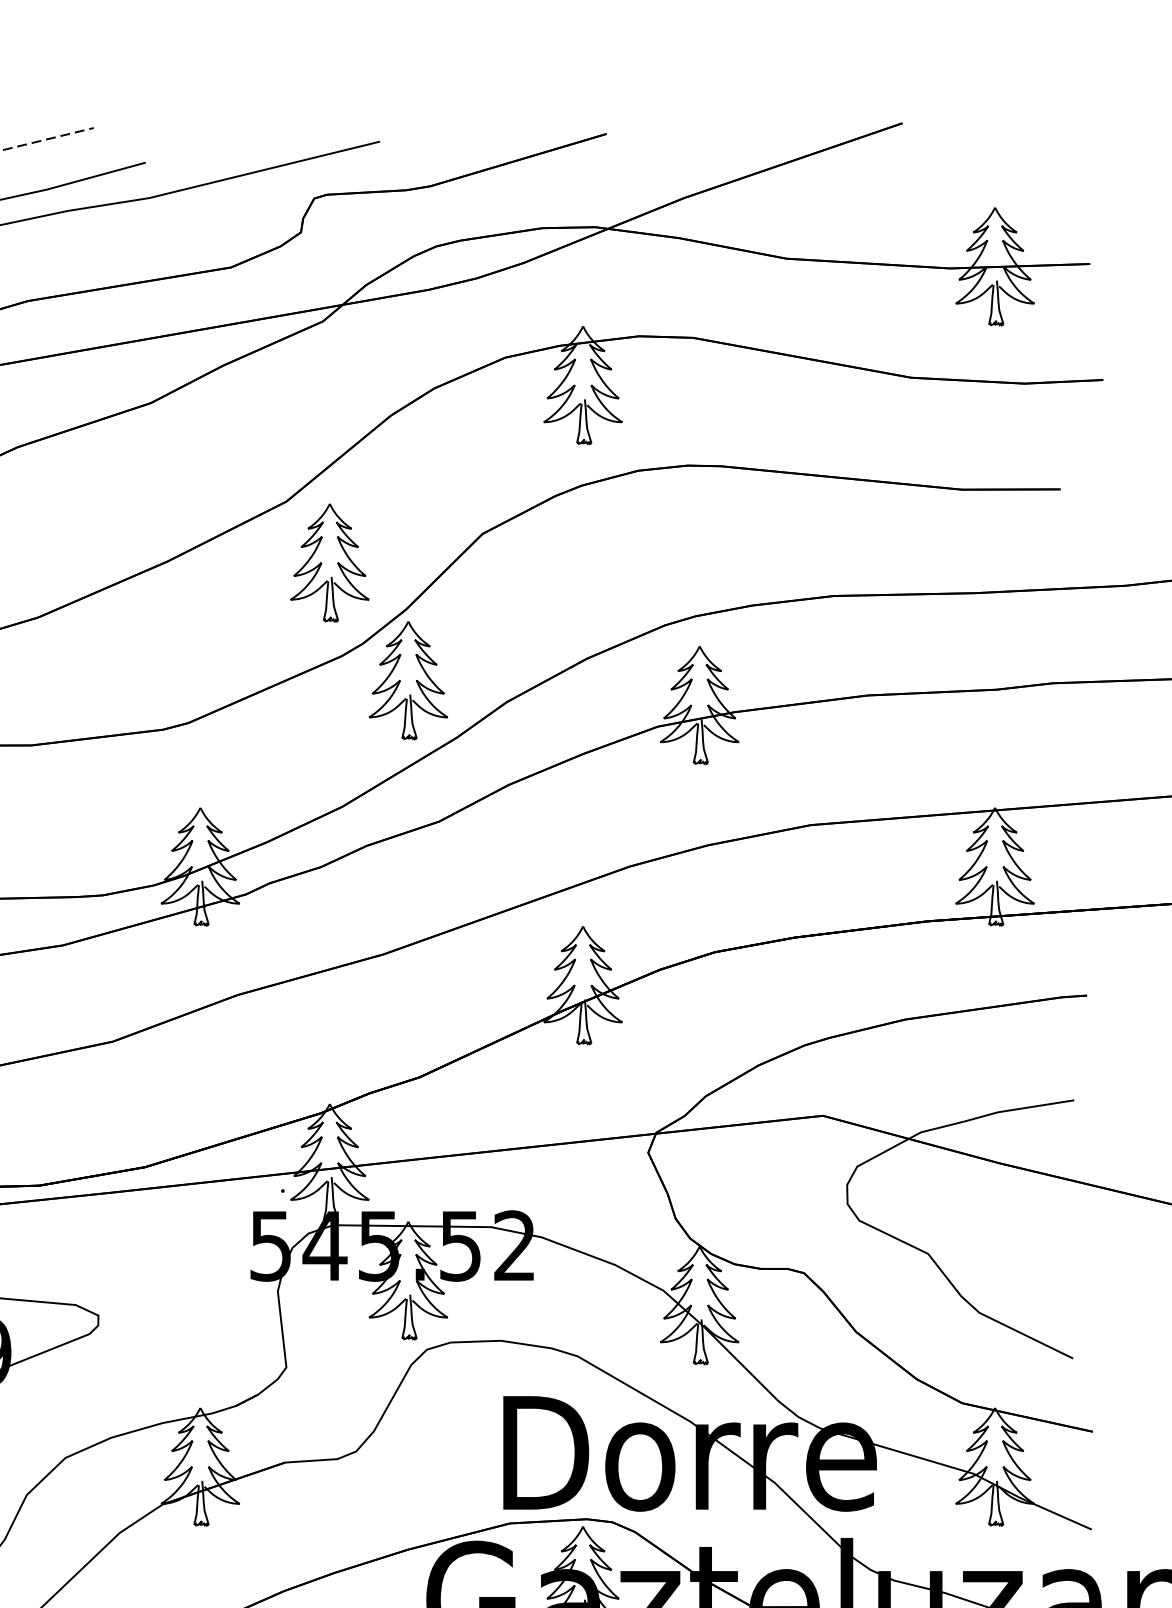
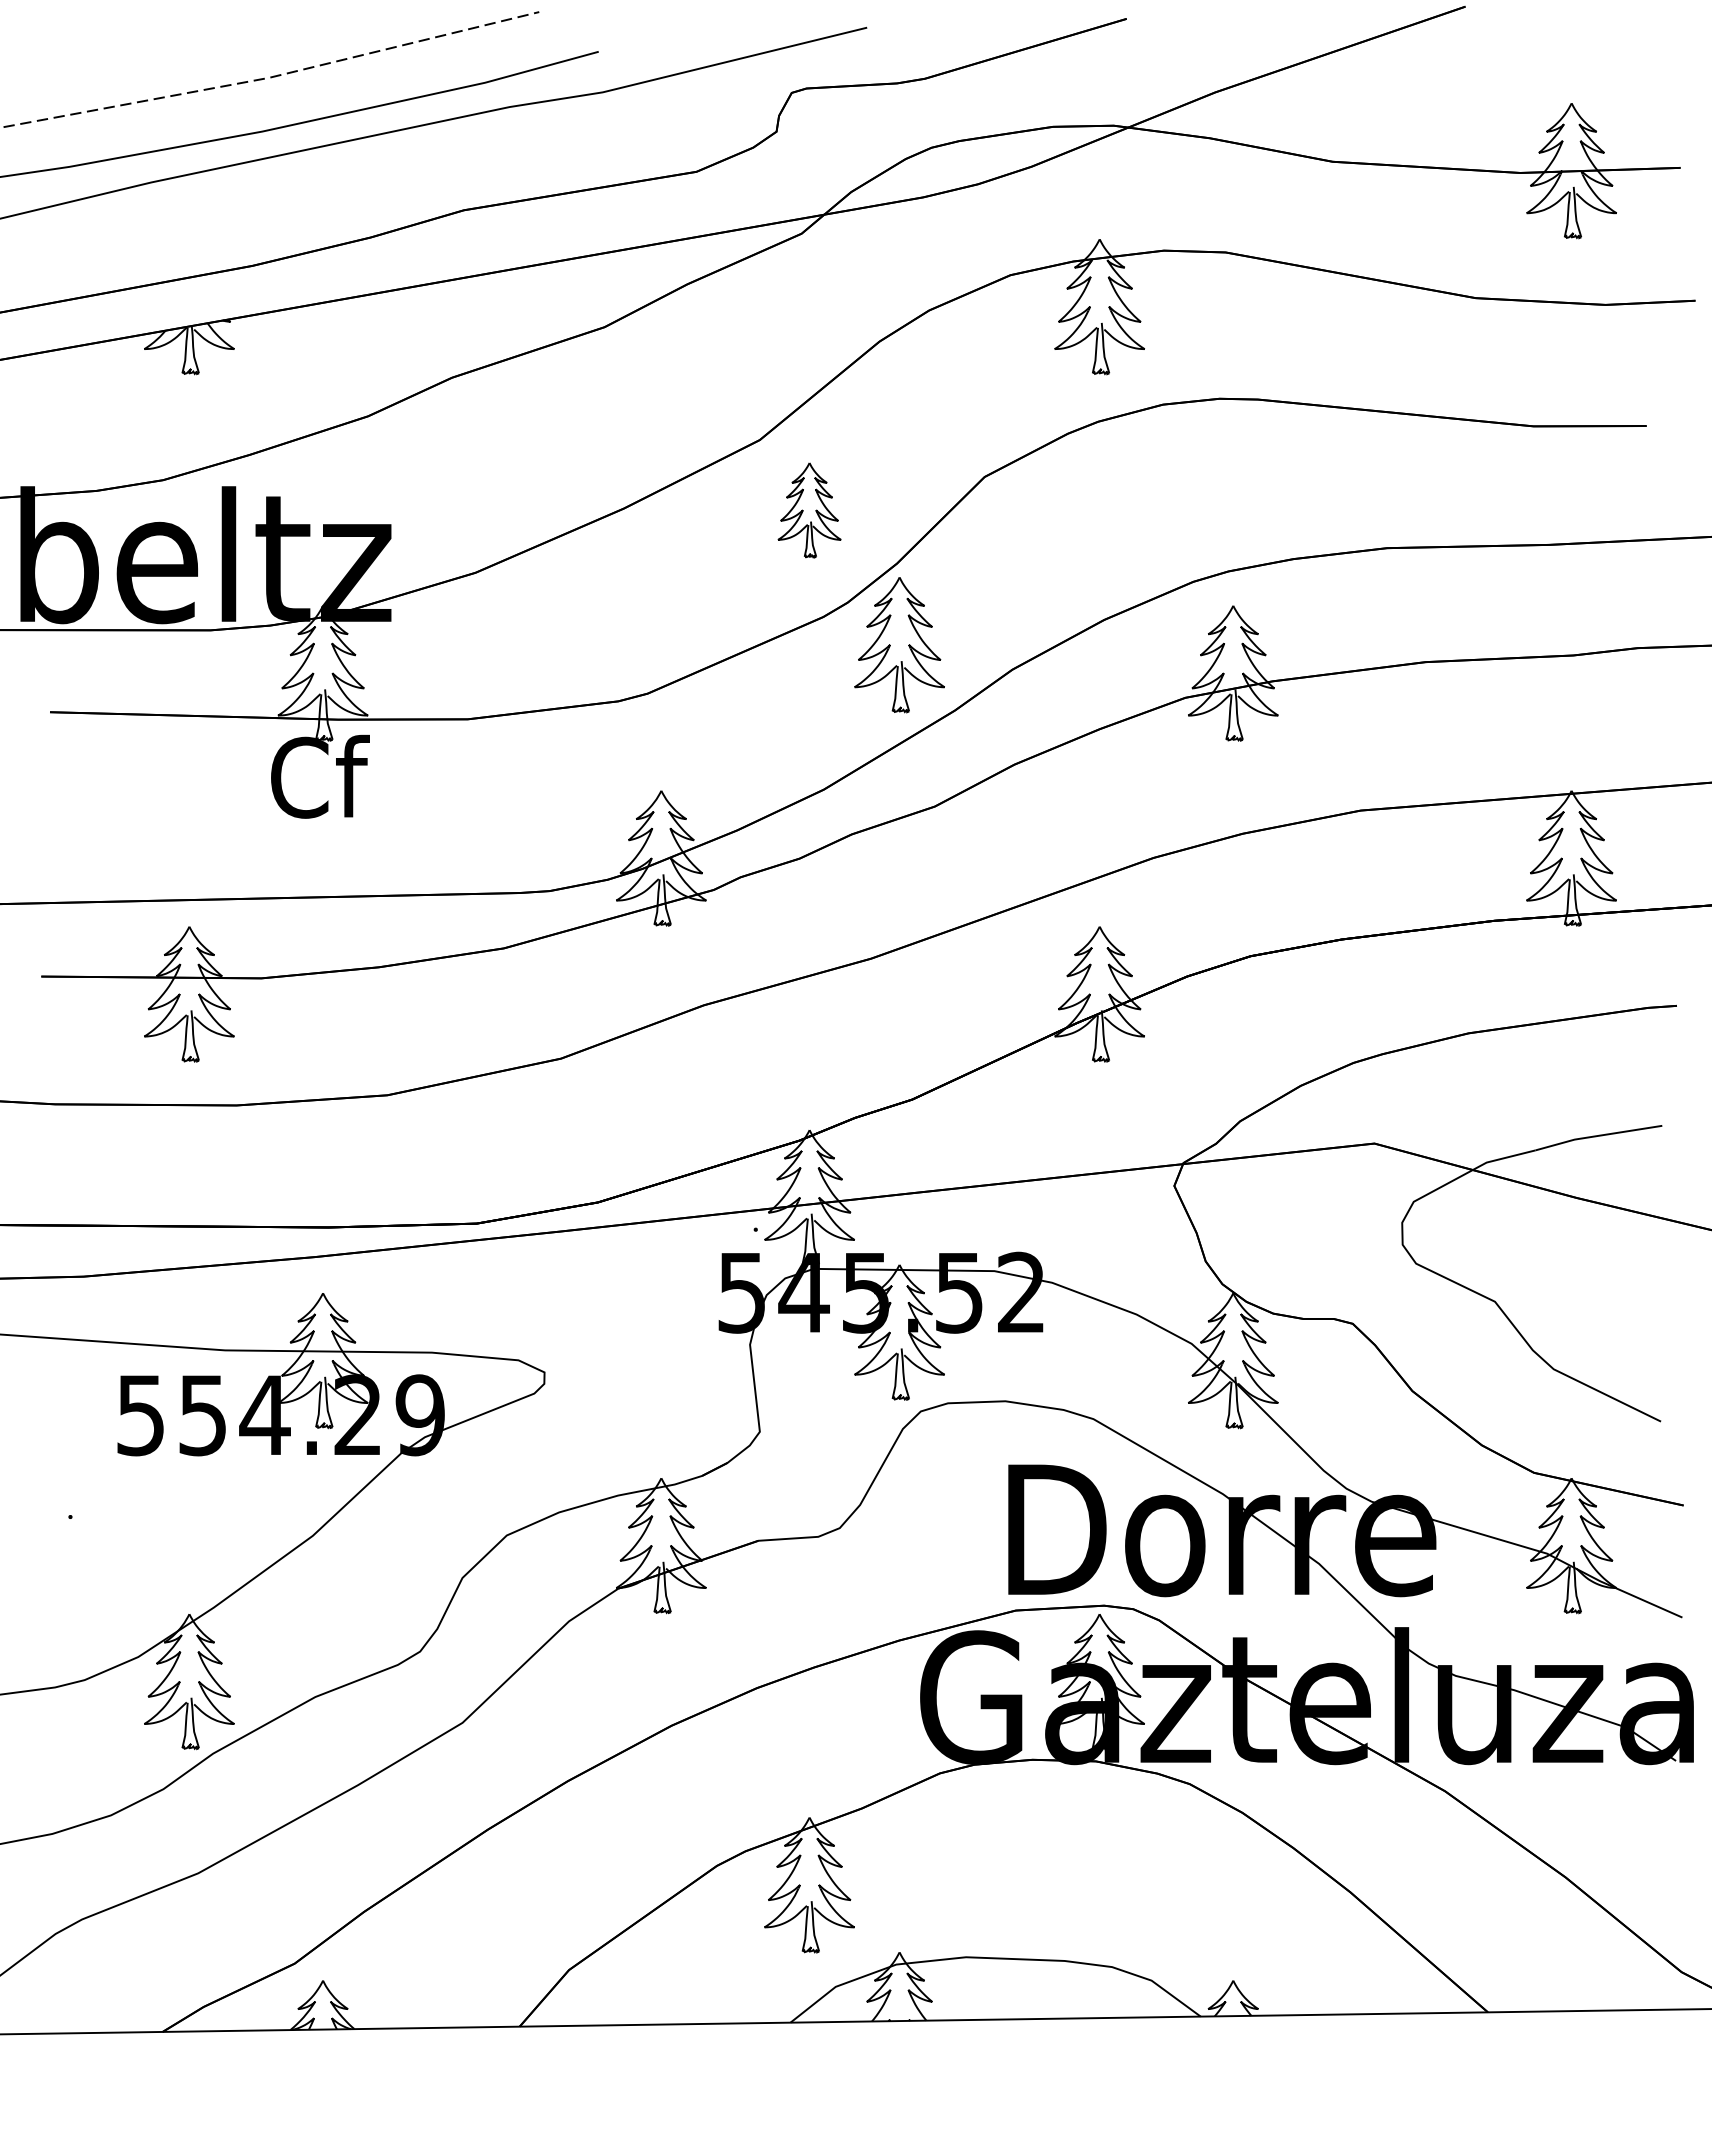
part: (329, 563) -> (809, 510), size x0.7

